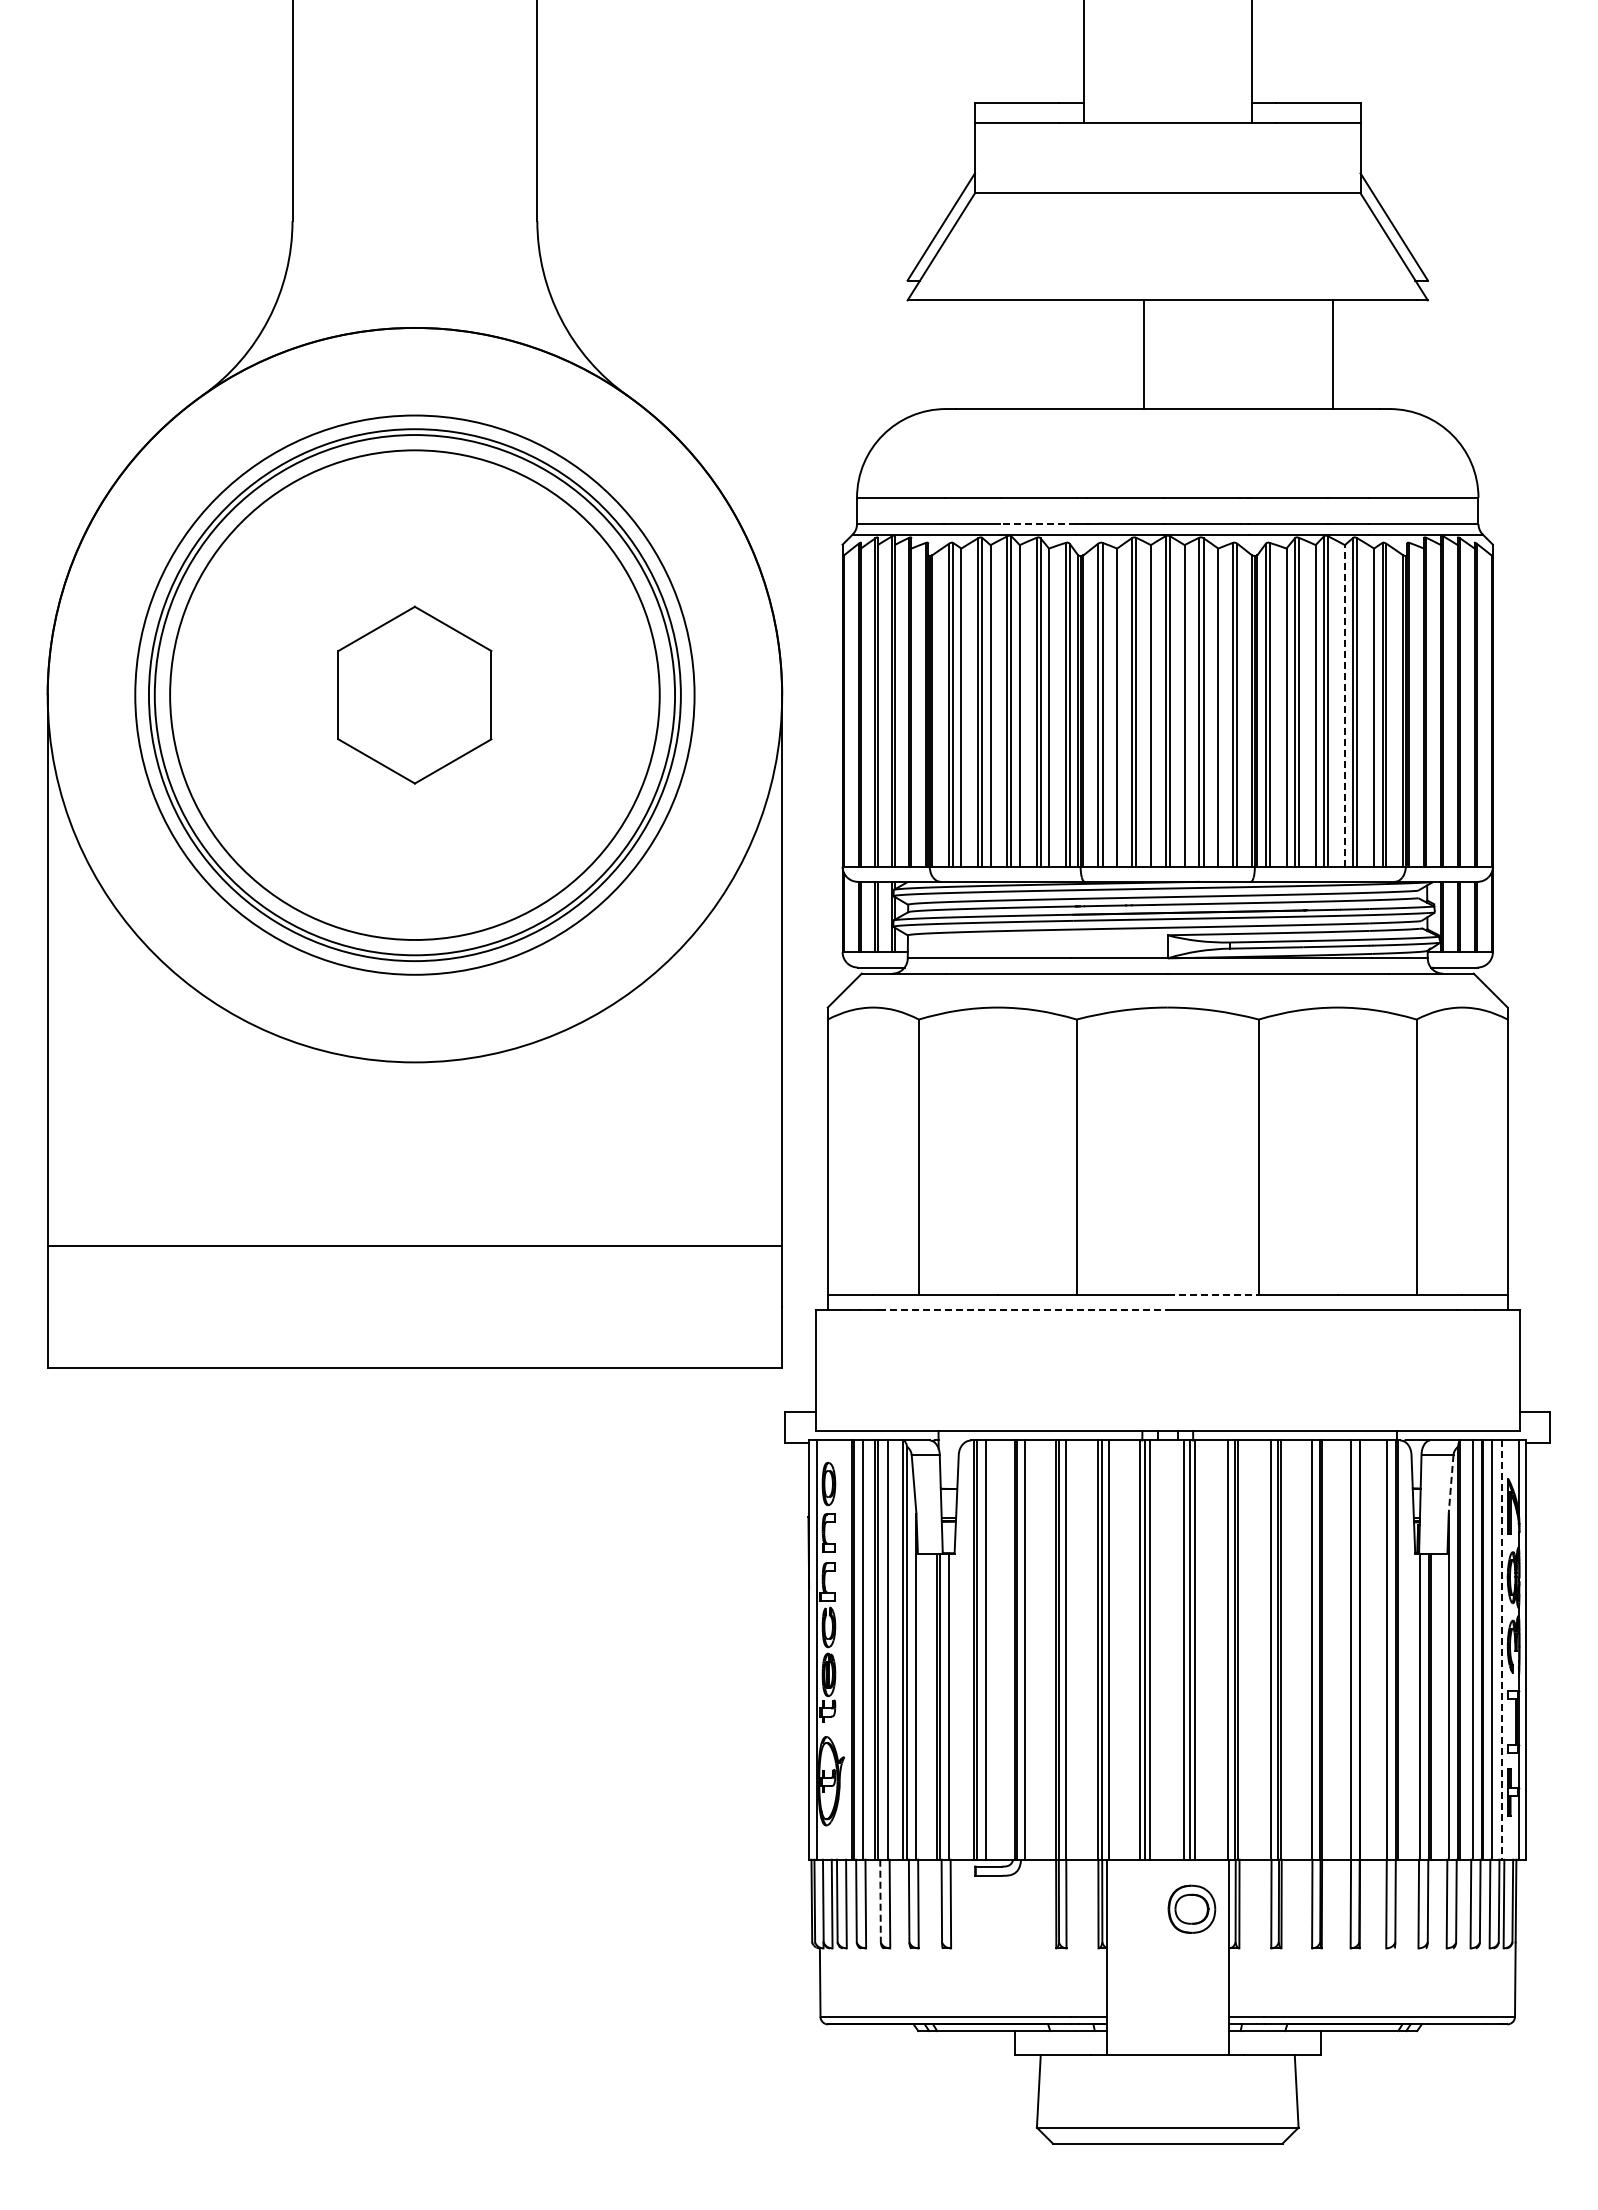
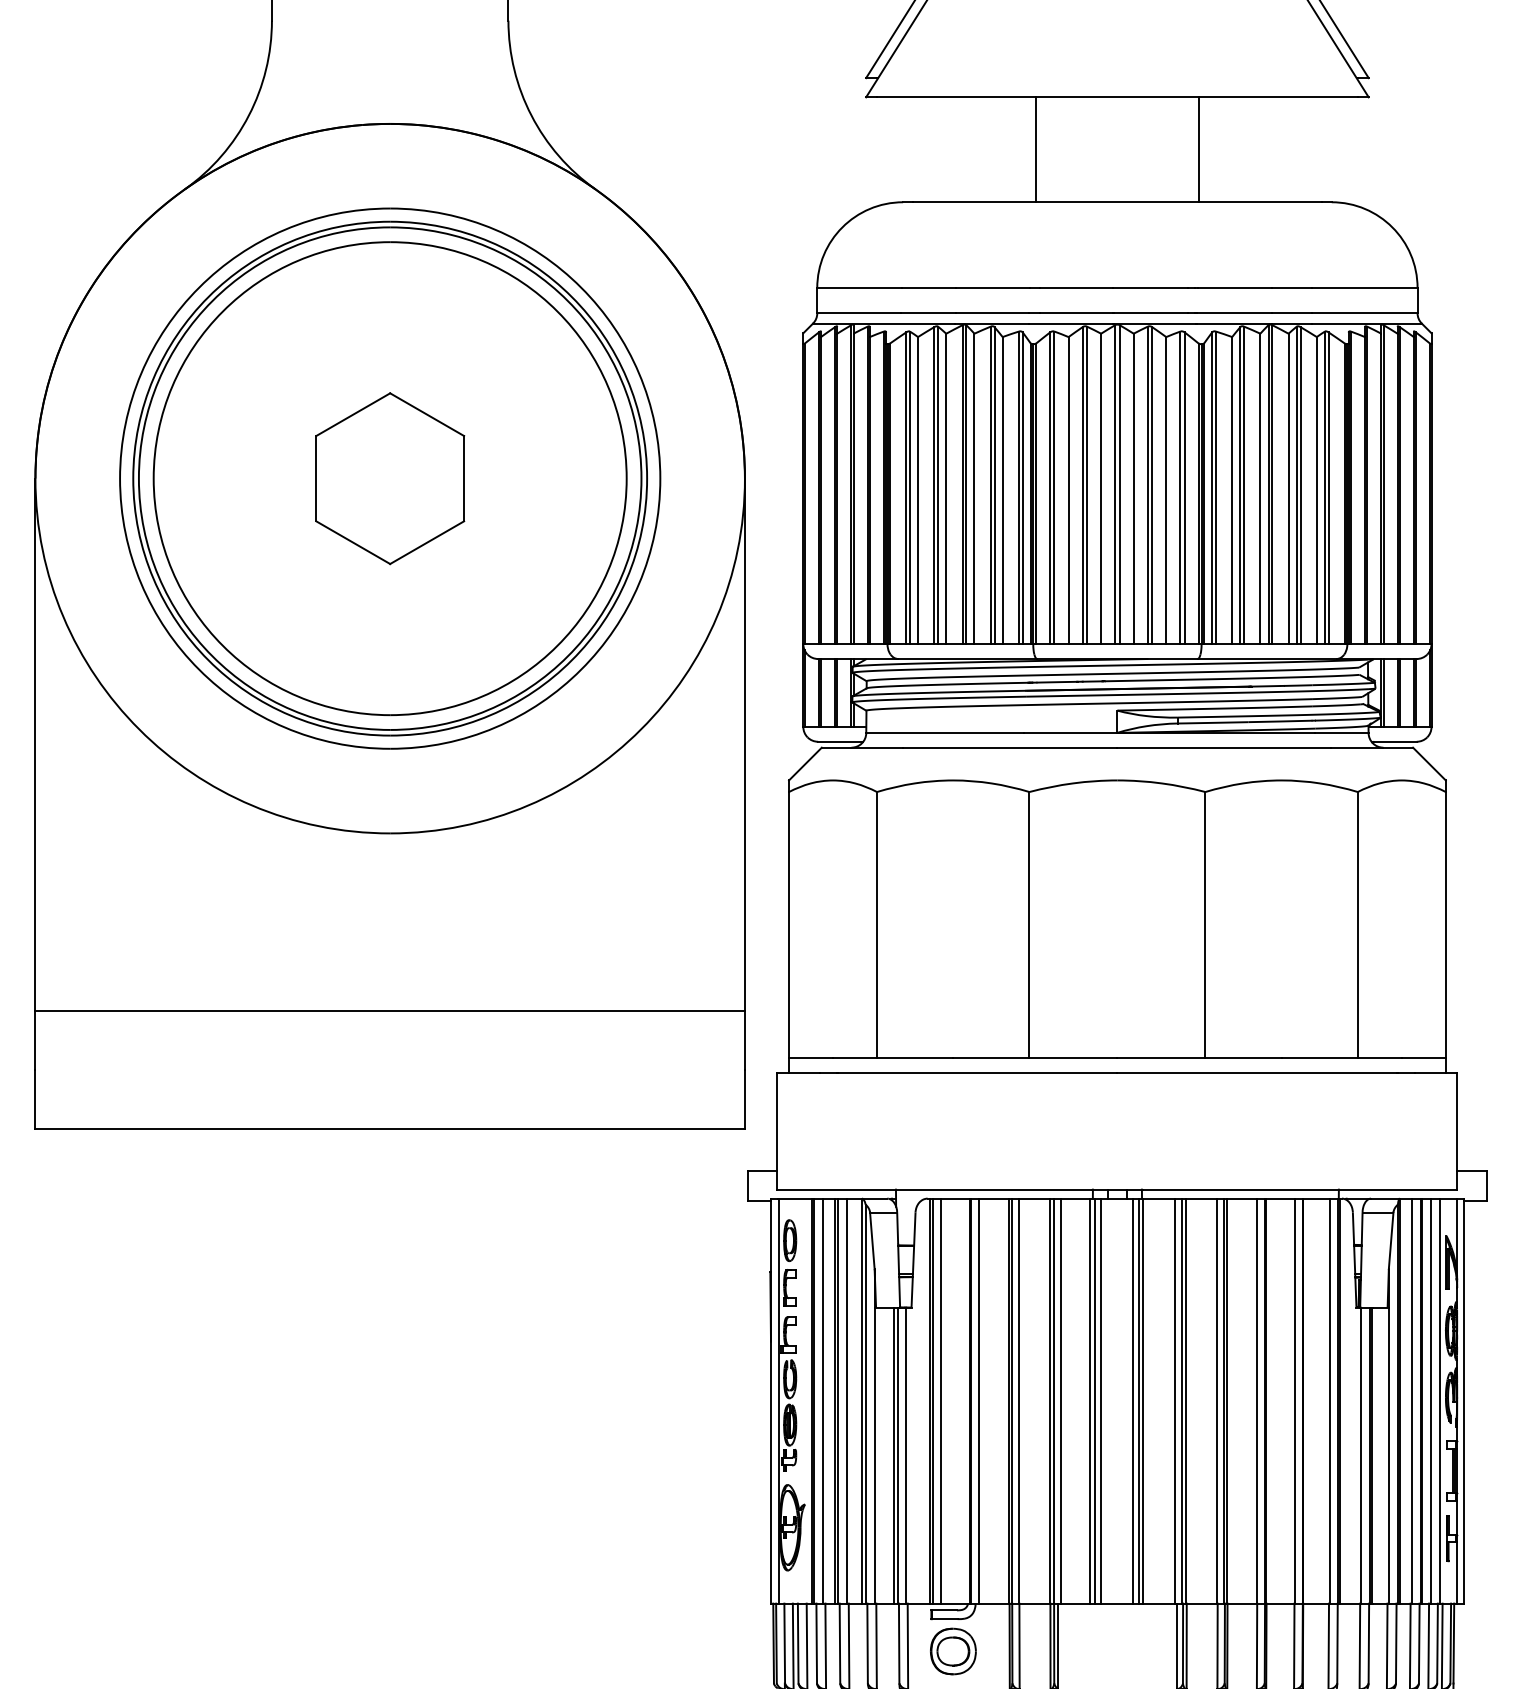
line: (1143, 354) -> (1036, 149), moved
line: (1332, 354) -> (1198, 149), moved
line: (1037, 524) -> (991, 313), dashed -> solid
line: (1344, 705) -> (1288, 488), dashed -> solid
line: (1213, 1294) -> (1161, 1057), dashed -> solid
line: (1023, 1310) -> (978, 1073), dashed -> solid
line: (1451, 1484) -> (1391, 1241), dashed -> solid
line: (1501, 1650) -> (1439, 1401), dashed -> solid
line: (880, 1901) -> (839, 1643), dashed -> solid
part: (1191, 1908) -> (952, 1650), moved

